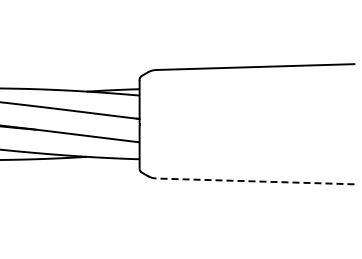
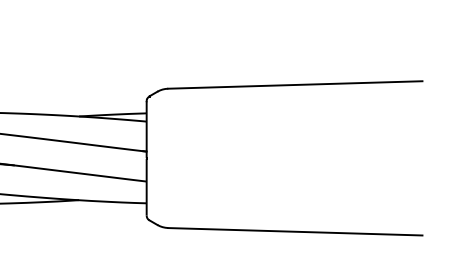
line: (254, 181) -> (294, 231), dashed -> solid

